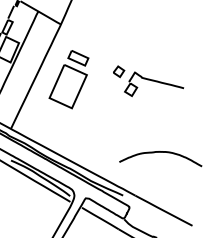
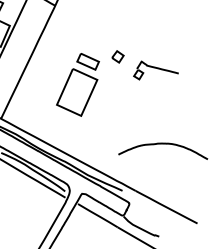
part: (68, 79) -> (77, 84), moved
part: (154, 84) -> (156, 70), size x0.7

